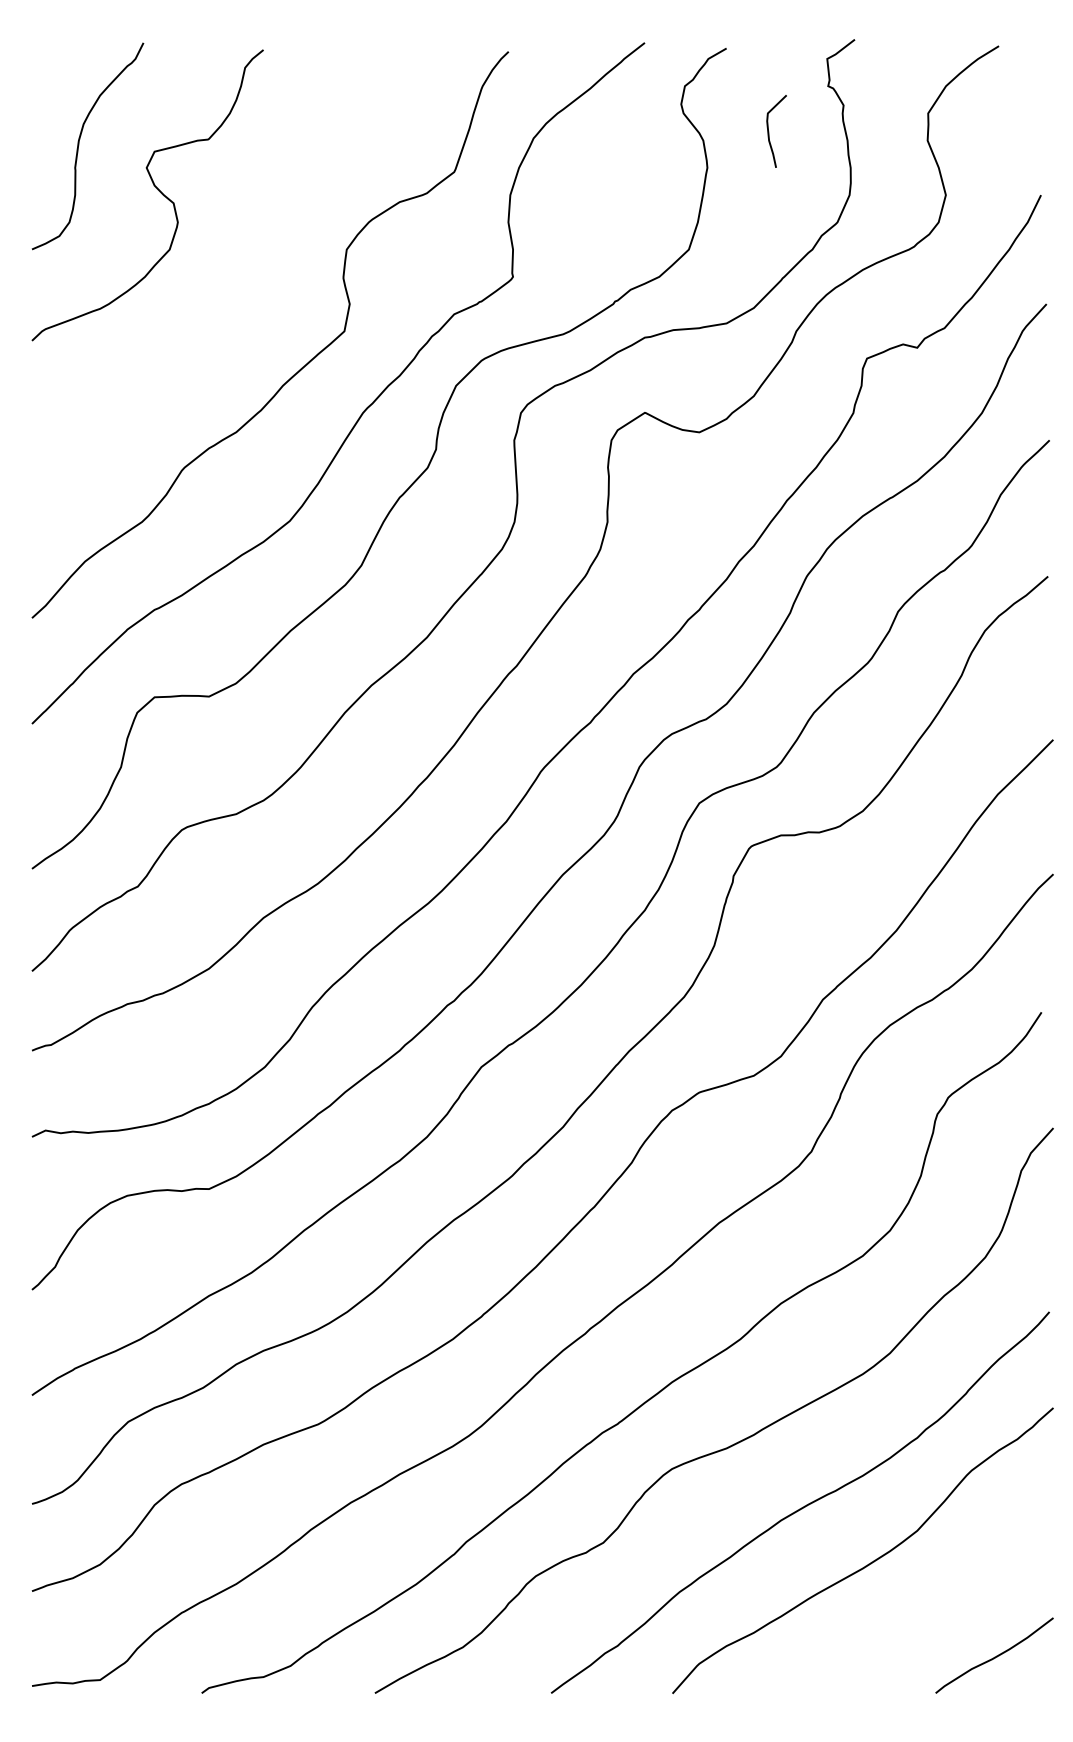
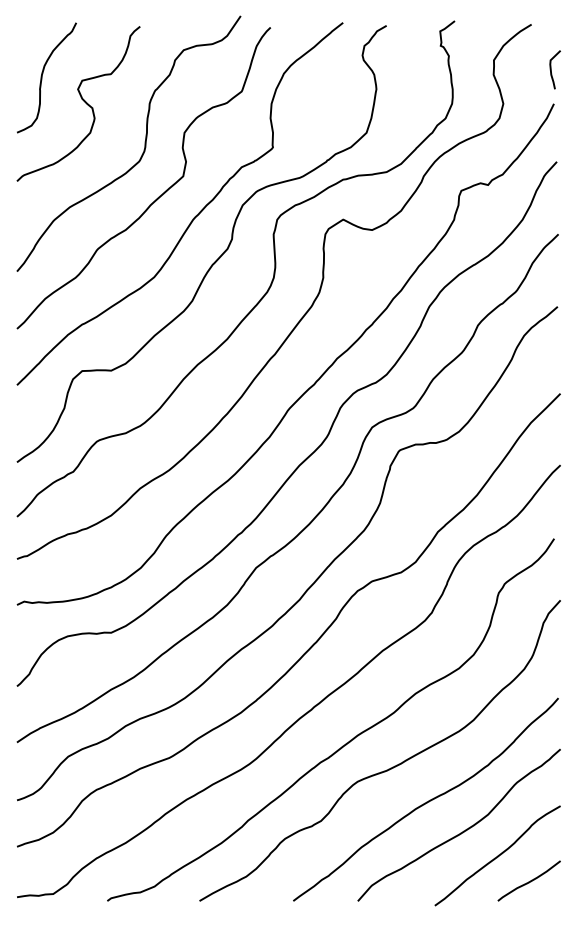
curve: (769, 130) -> (551, 69), moved
curve: (271, 269) -> (144, 143), added
curve: (934, 1607) -> (497, 855), added

